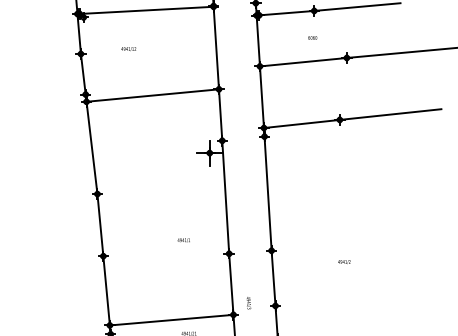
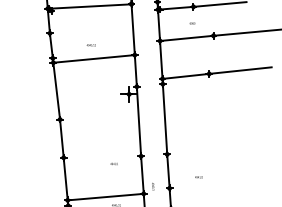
text: (127, 49) -> (90, 45), moved
text: (182, 239) -> (113, 163), moved
text: (343, 262) -> (198, 177), moved

